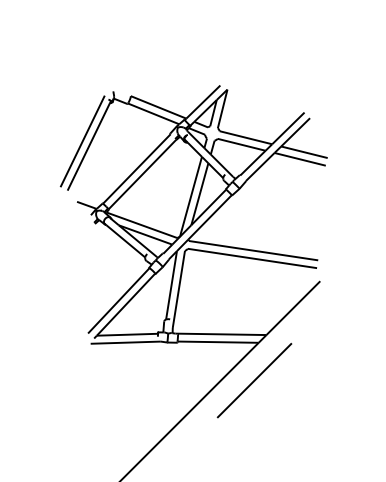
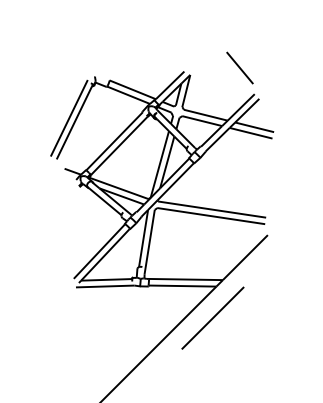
line: (286, 80) -> (239, 67), added

